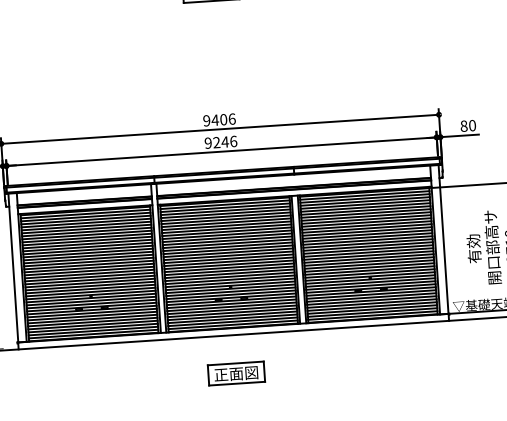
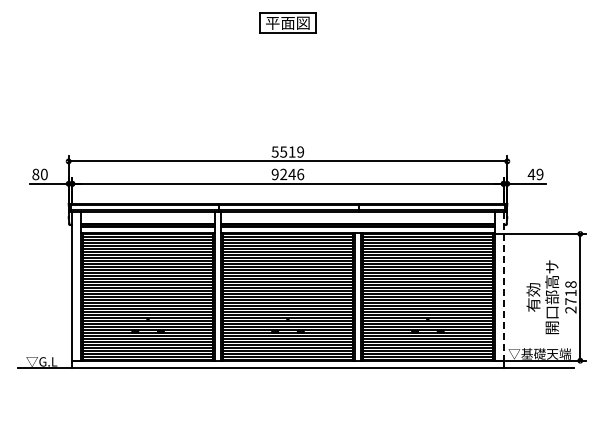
text: (219, 119) -> (287, 151), 9406 -> 5519
text: (468, 125) -> (535, 174), 80 -> 49
line: (443, 239) -> (503, 286), solid -> dashed
part: (235, 372) -> (287, 405), removed

